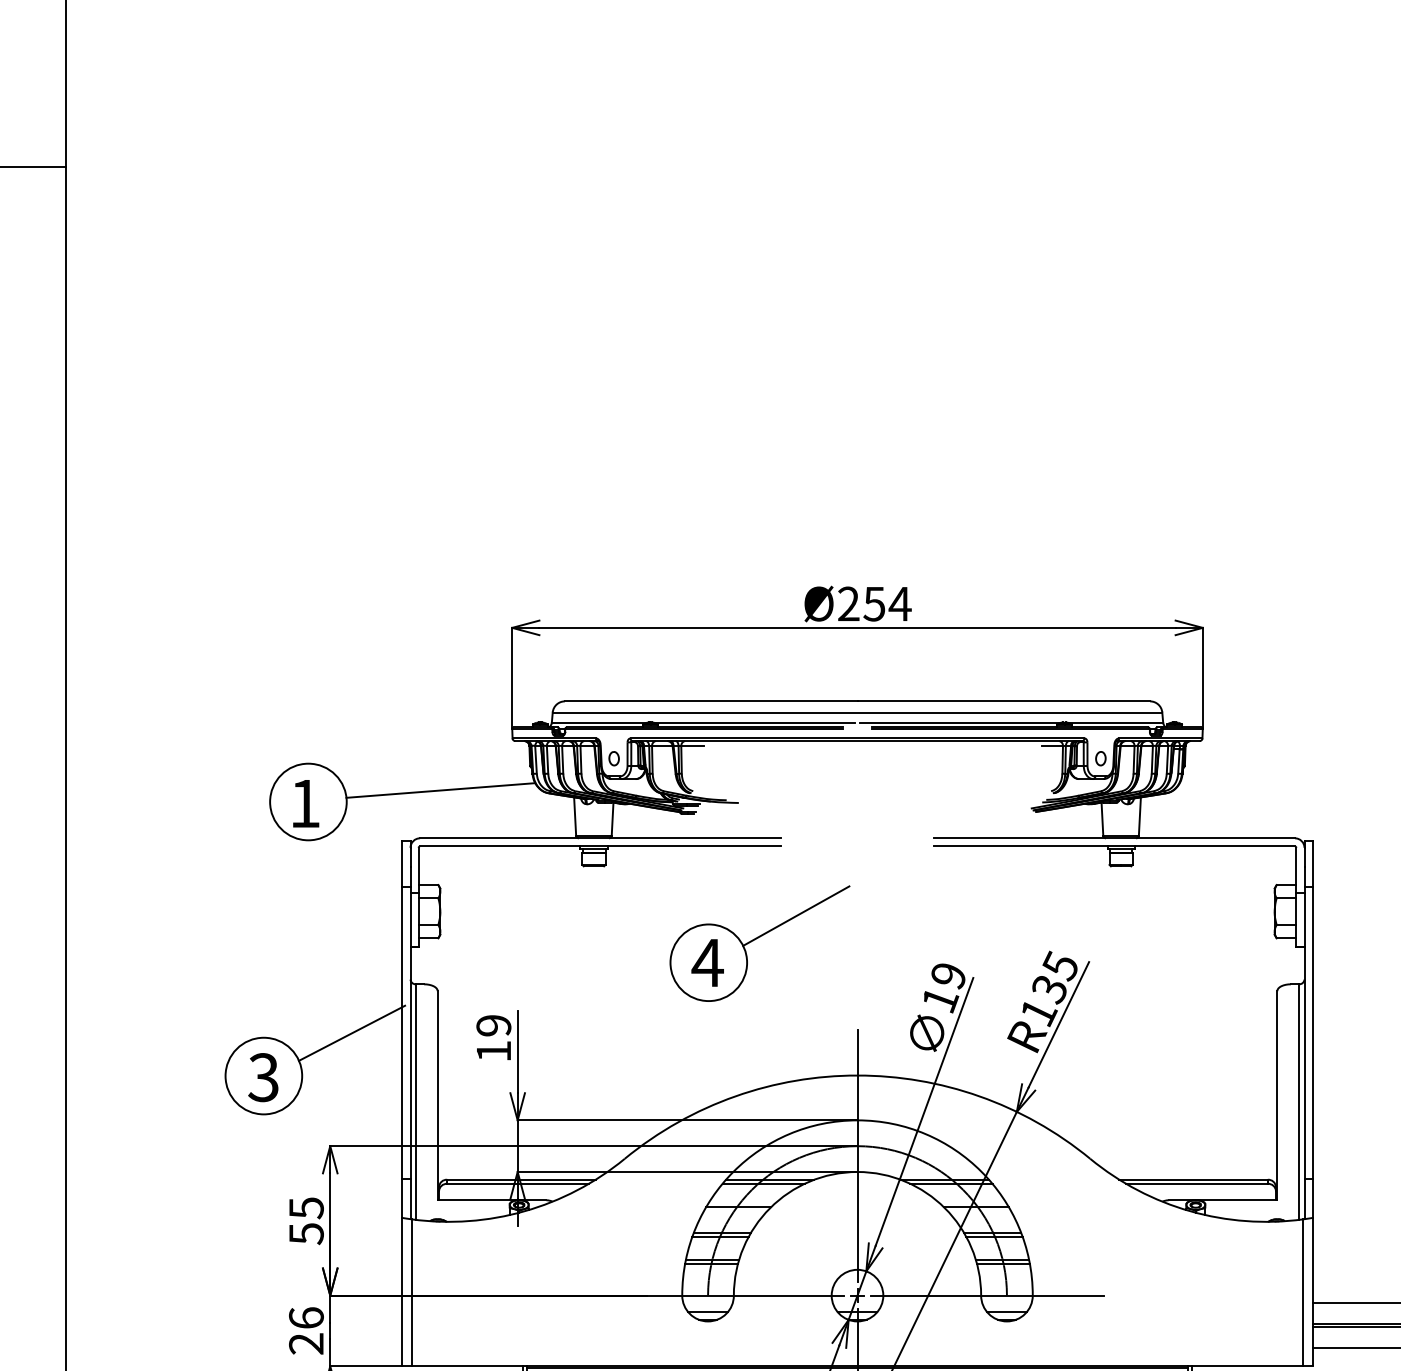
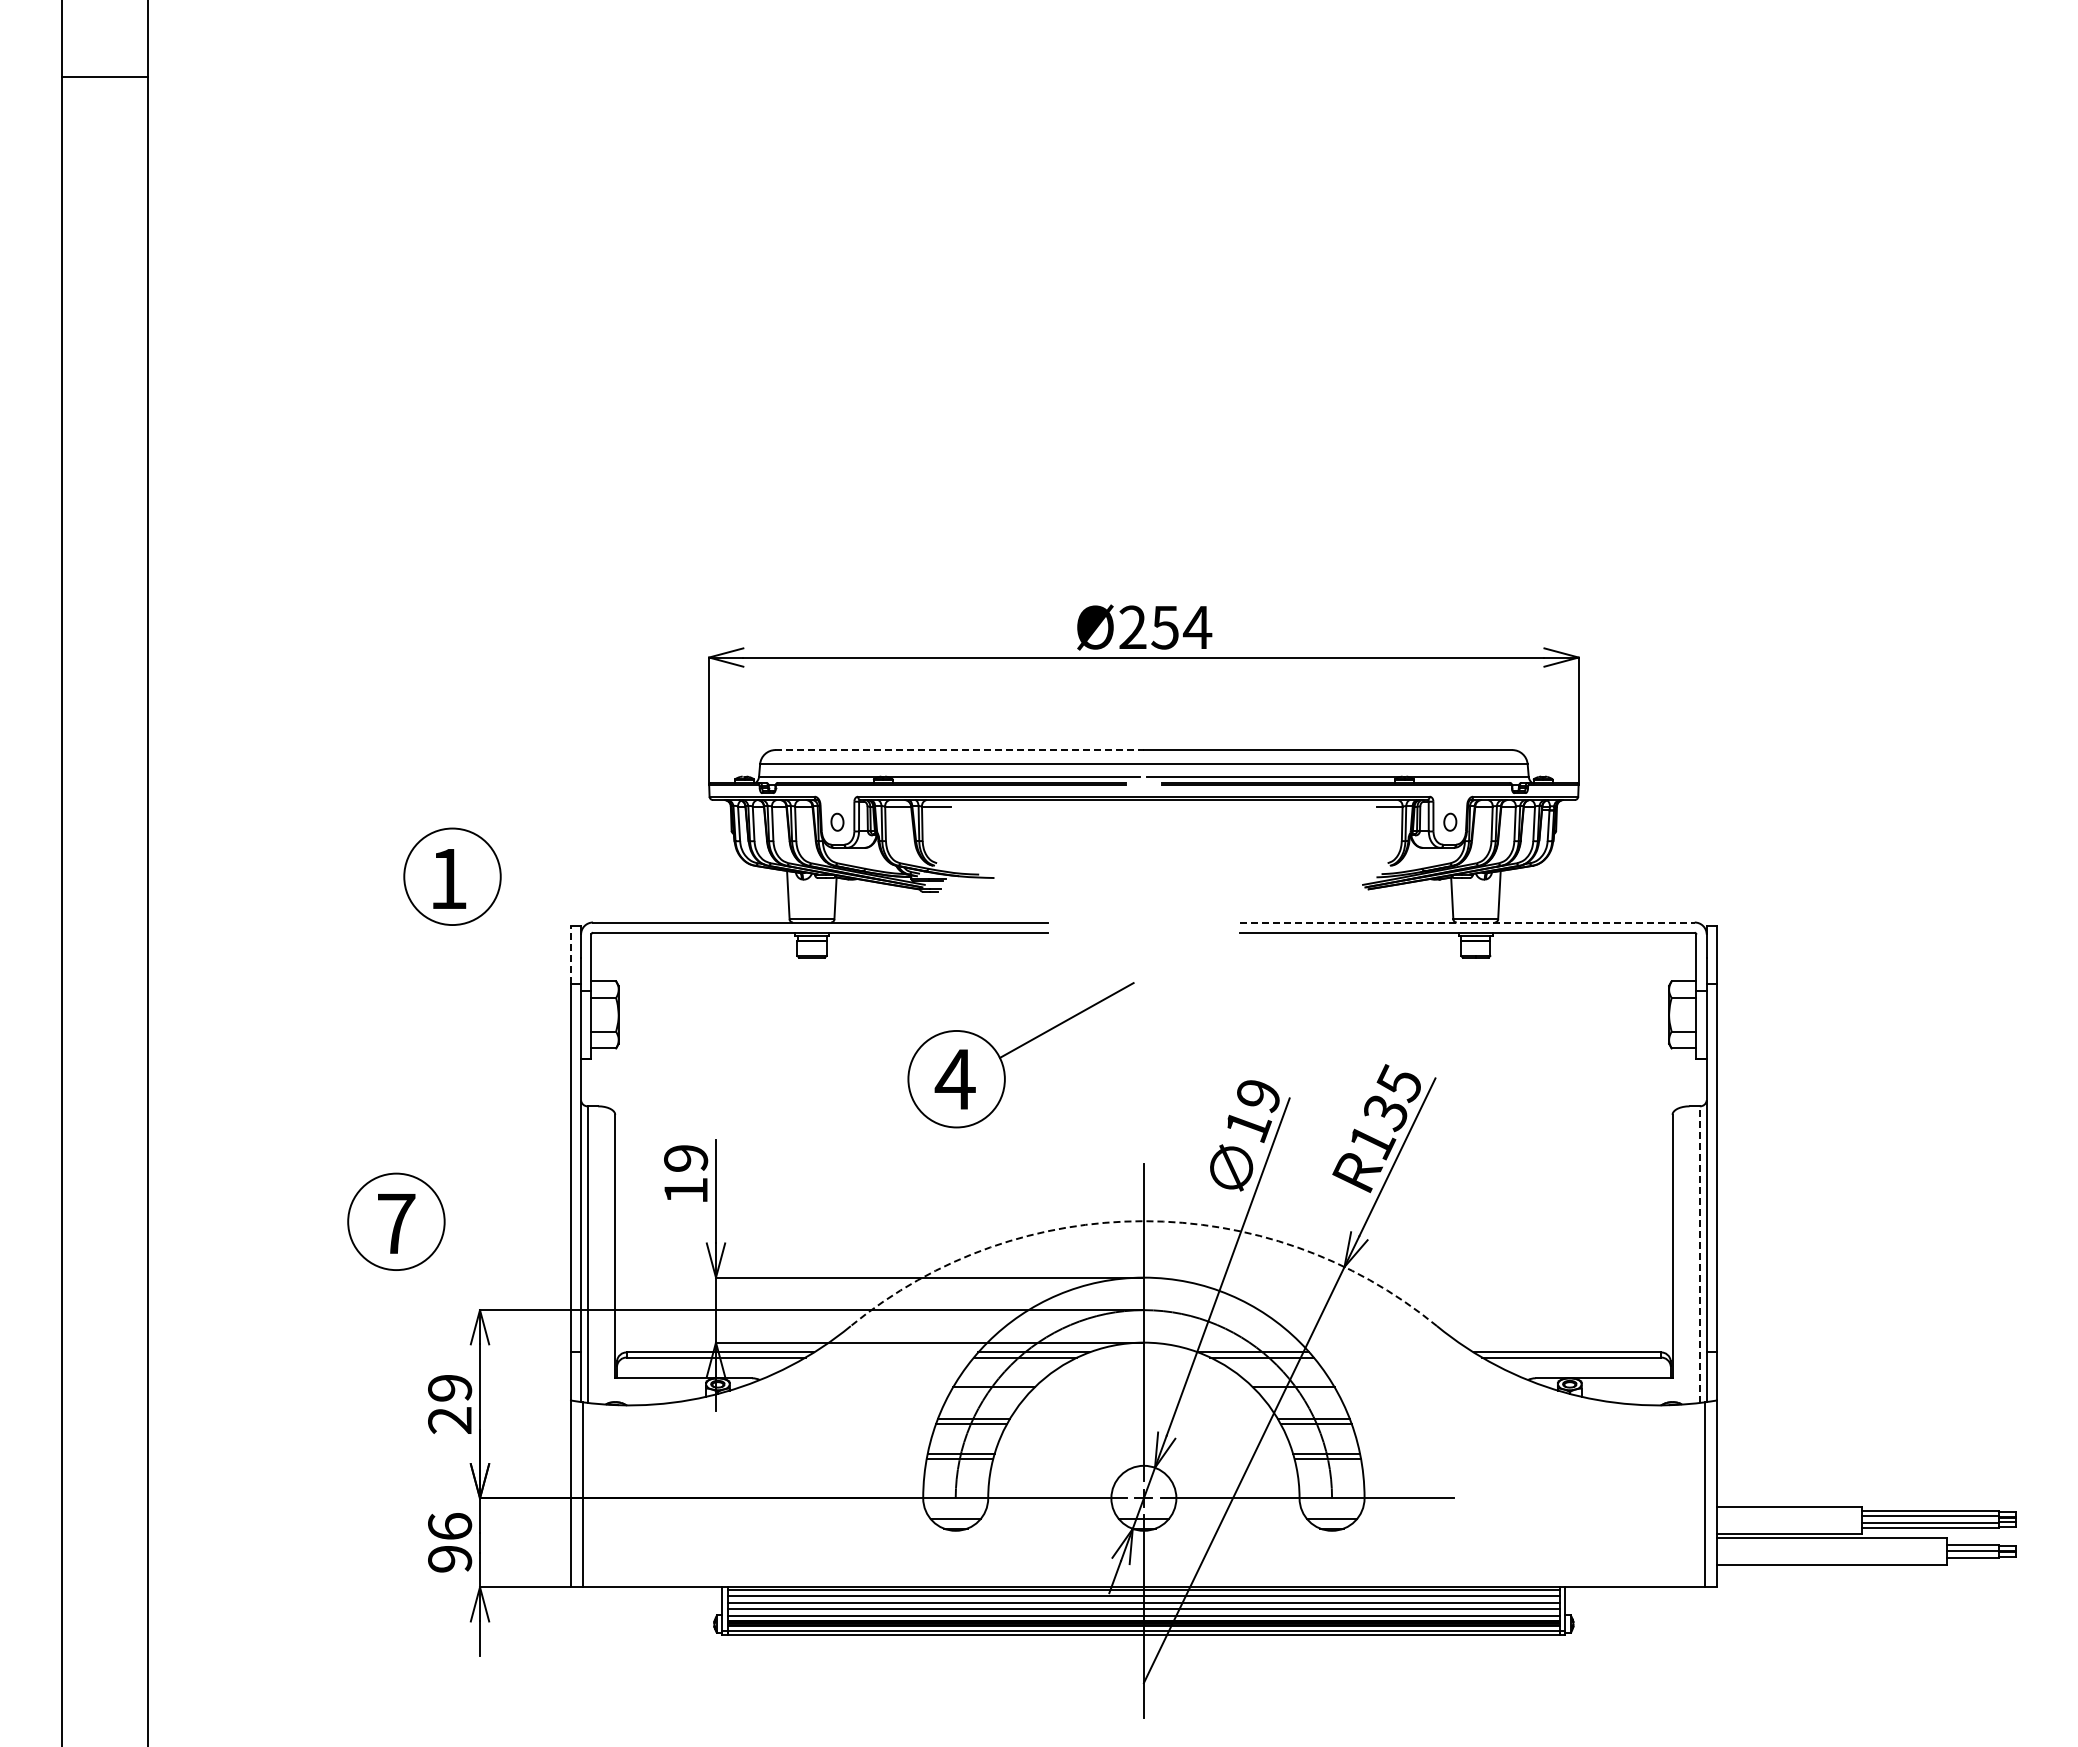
line: (711, 701) -> (960, 750), solid -> dashed
line: (441, 790) -> (619, 862), removed
line: (1114, 838) -> (1467, 922), solid -> dashed
line: (402, 863) -> (570, 954), solid -> dashed
line: (352, 1032) -> (507, 1167), removed
arc: (857, 1075) -> (1143, 1221), solid -> dashed
text: (263, 1077) -> (395, 1223), 3 -> 7
line: (1298, 1101) -> (1699, 1254), solid -> dashed
text: (306, 1221) -> (450, 1404), 55 -> 29
text: (306, 1343) -> (450, 1558), 26 -> 96

